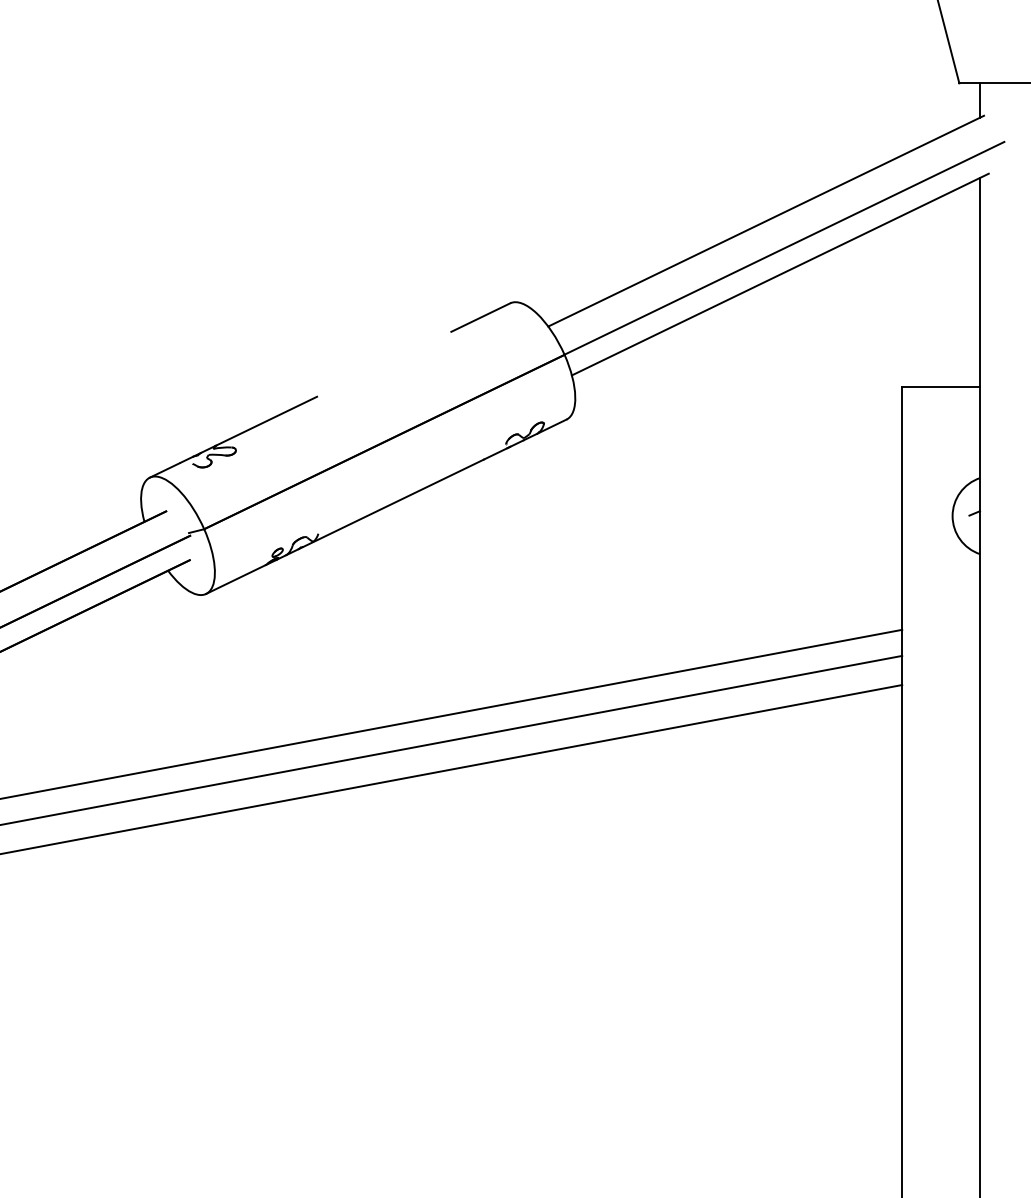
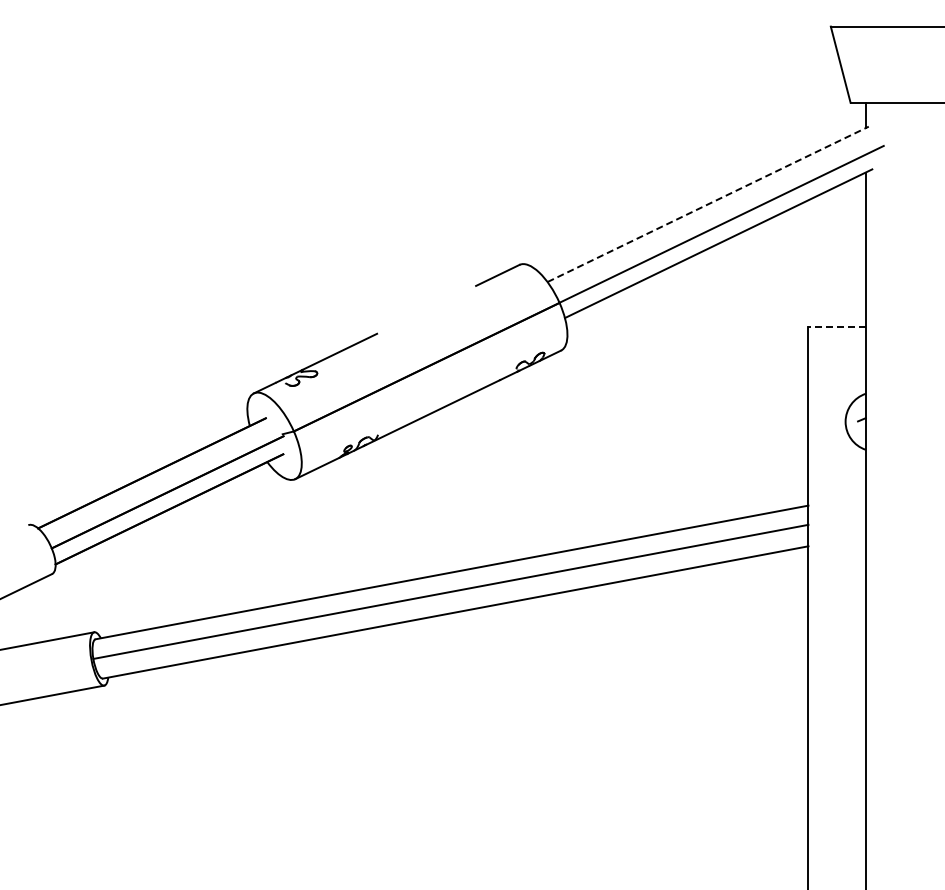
line: (766, 221) -> (708, 204), solid -> dashed
line: (941, 386) -> (837, 326), solid -> dashed

